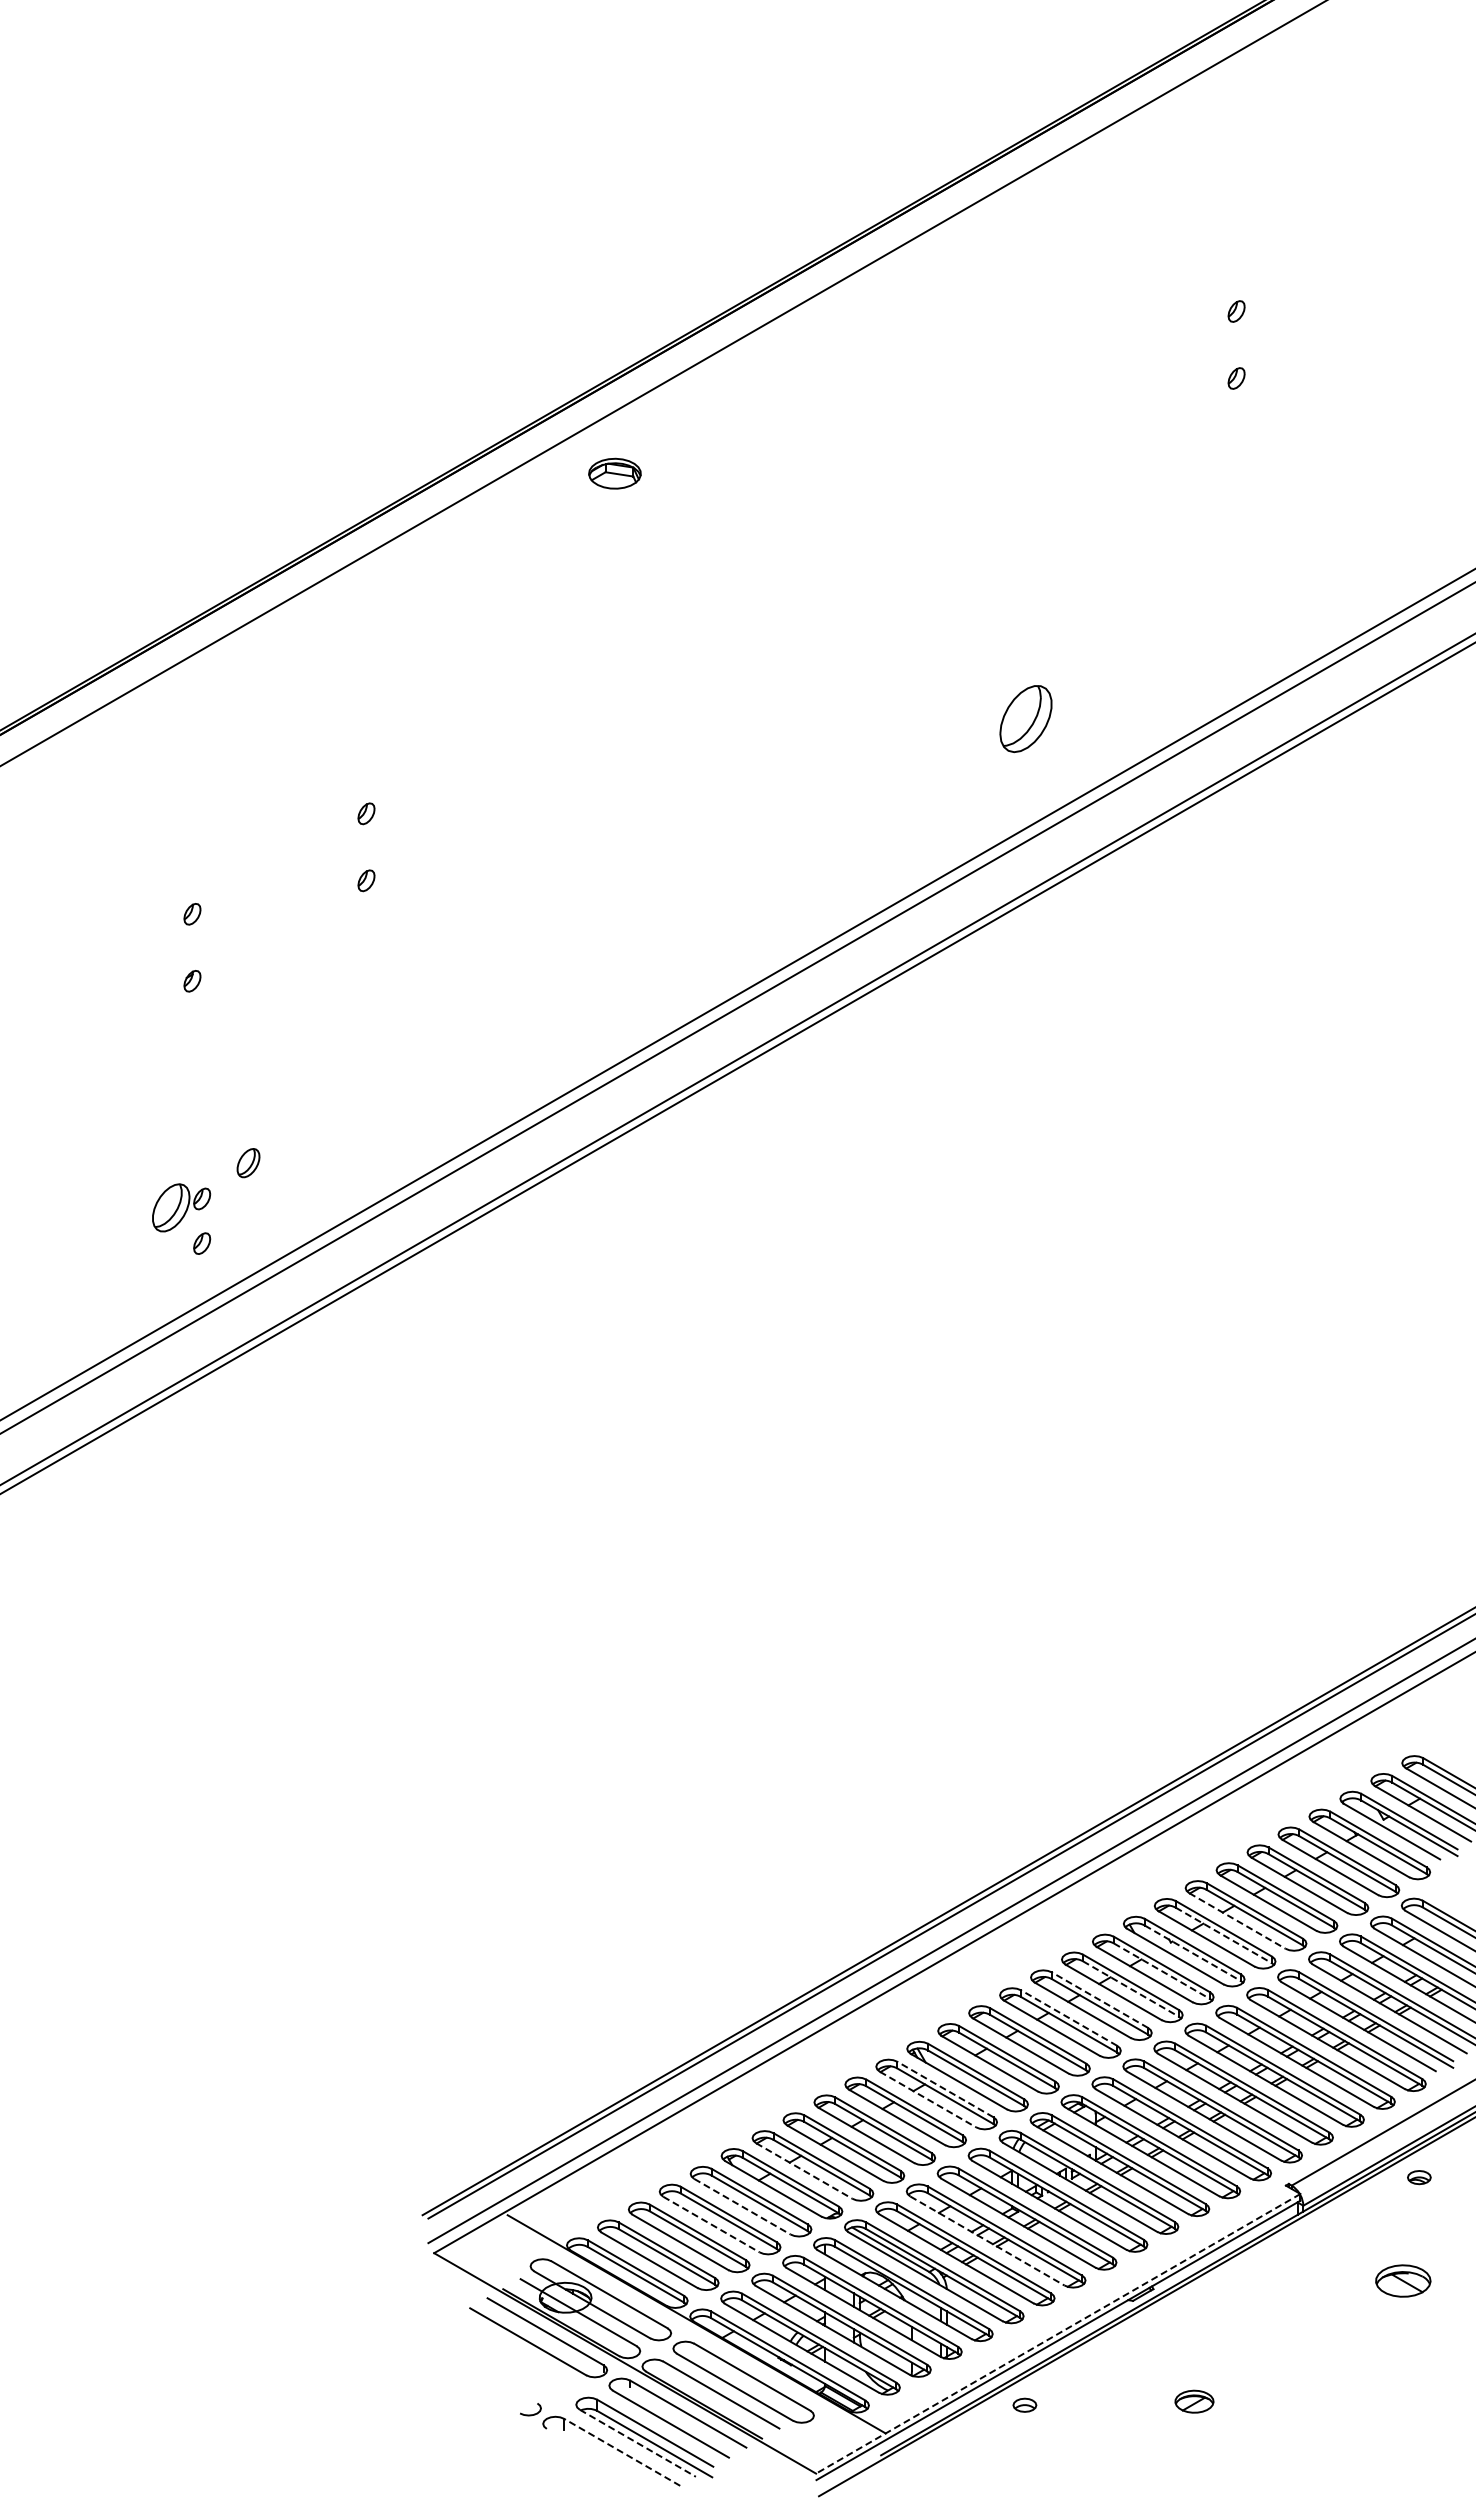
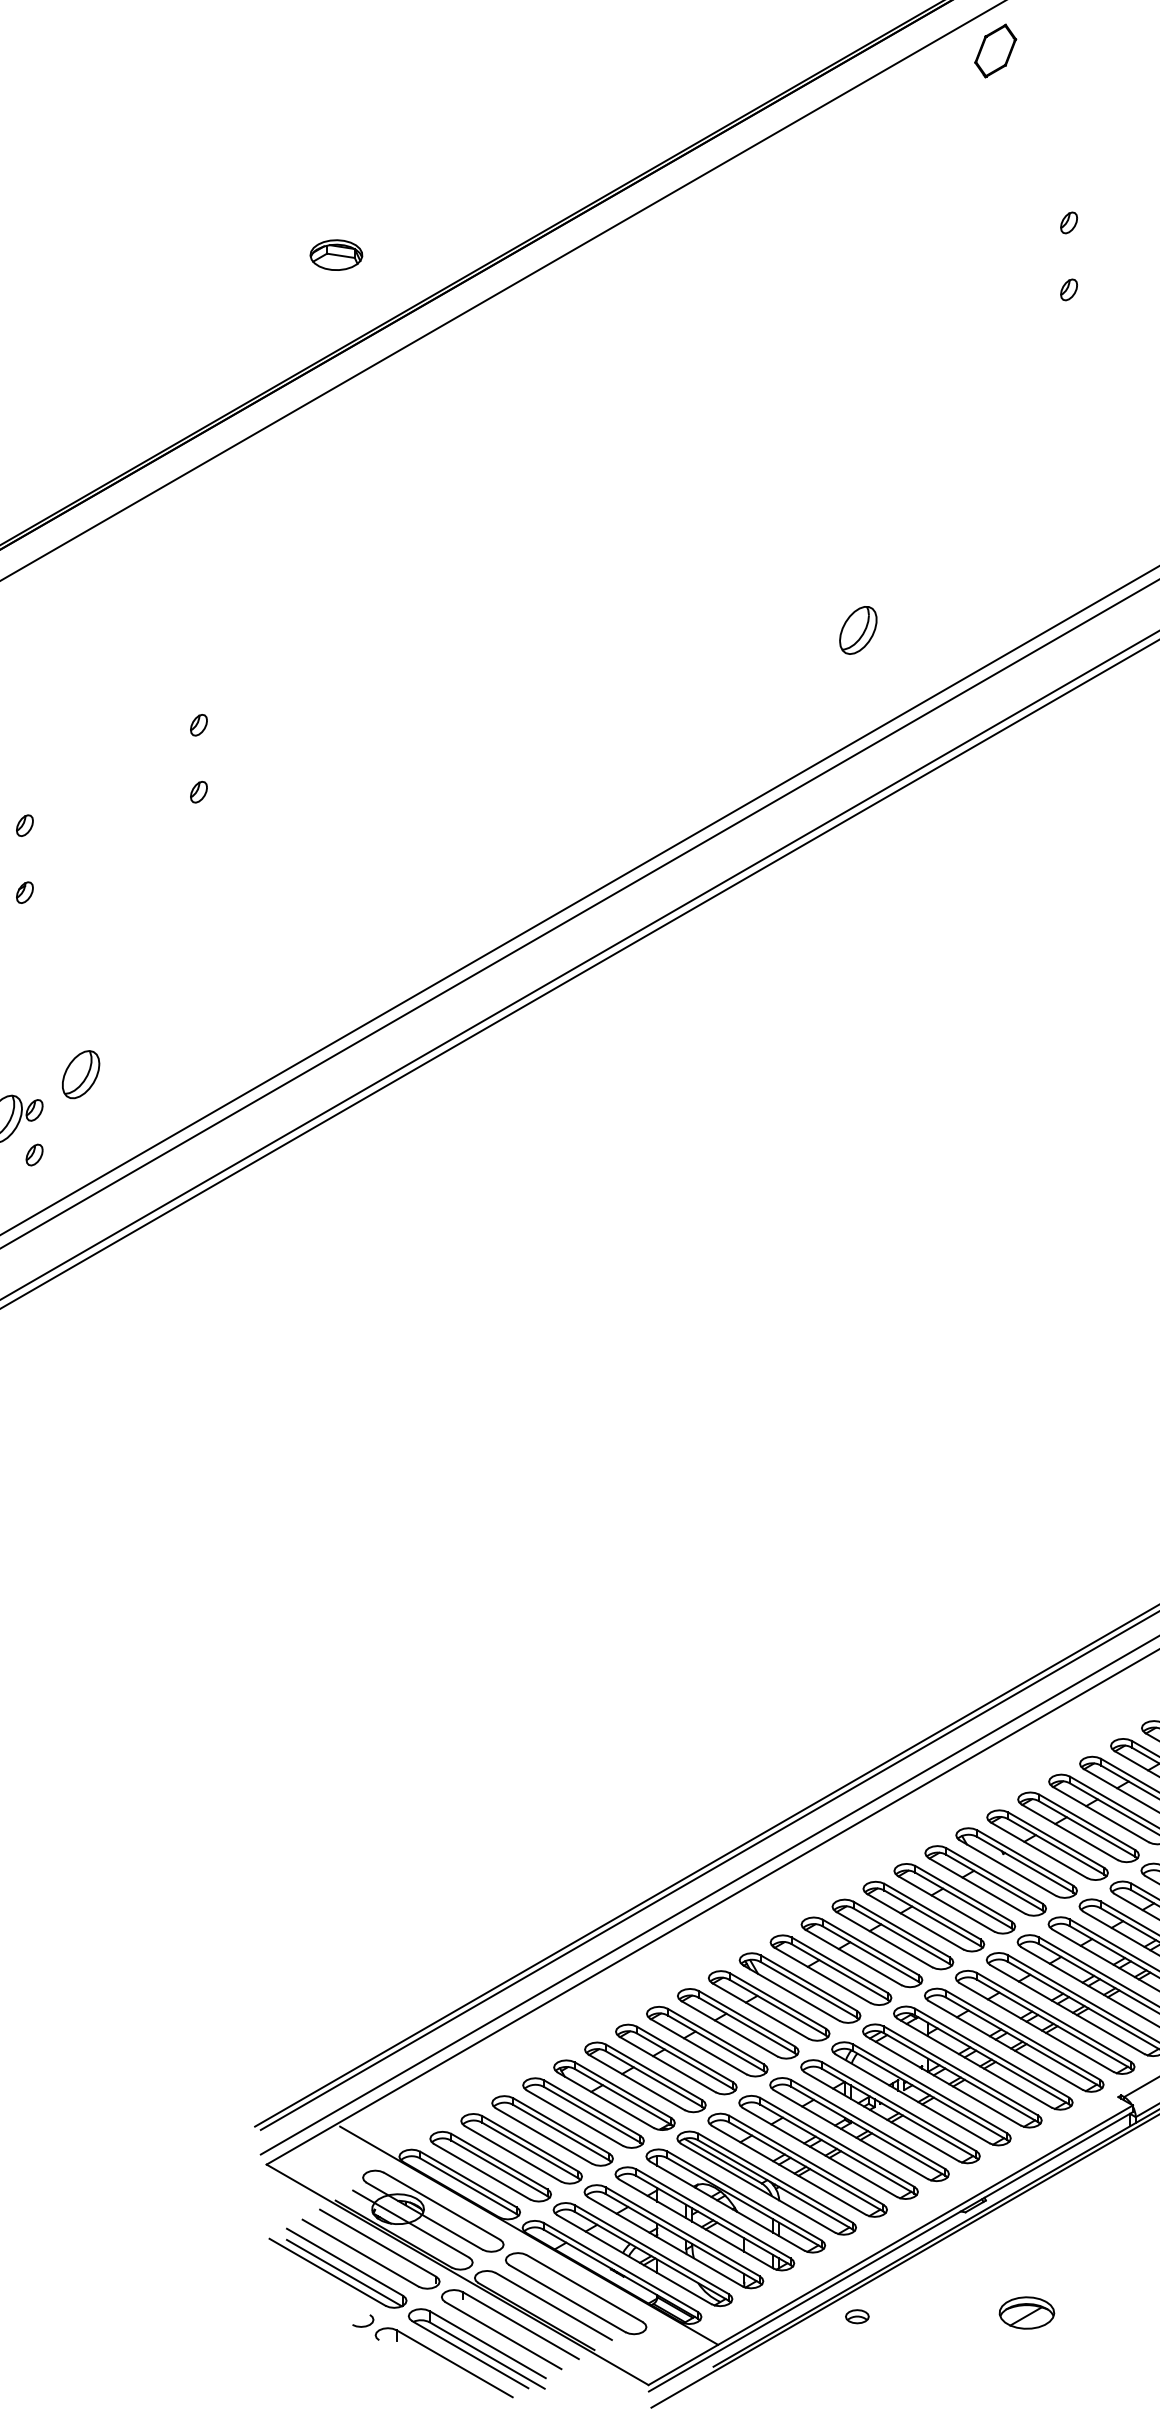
part: (1162, 139) -> (994, 50), added
part: (614, 473) -> (335, 254), moved
part: (1025, 718) -> (857, 629), size x0.71
part: (248, 1162) -> (80, 1073), size x1.67
line: (1237, 1920) -> (1069, 1831), dashed -> solid
line: (1223, 1935) -> (1055, 1846), dashed -> solid
line: (1192, 1953) -> (1024, 1864), dashed -> solid
line: (1161, 1971) -> (993, 1882), dashed -> solid
line: (1131, 1989) -> (963, 1900), dashed -> solid
line: (1100, 2000) -> (932, 1911), dashed -> solid
line: (1069, 2018) -> (901, 1929), dashed -> solid
line: (945, 2089) -> (777, 2000), dashed -> solid
line: (927, 2099) -> (759, 2010), dashed -> solid
line: (804, 2170) -> (636, 2081), dashed -> solid
line: (742, 2206) -> (574, 2117), dashed -> solid
line: (711, 2224) -> (543, 2135), dashed -> solid
line: (987, 2241) -> (819, 2152), dashed -> solid
line: (1058, 2333) -> (890, 2244), dashed -> solid
part: (505, 2356) -> (337, 2267), added
part: (1194, 2401) -> (1026, 2312), size x1.43
line: (637, 2443) -> (469, 2354), dashed -> solid
line: (622, 2452) -> (454, 2363), dashed -> solid

